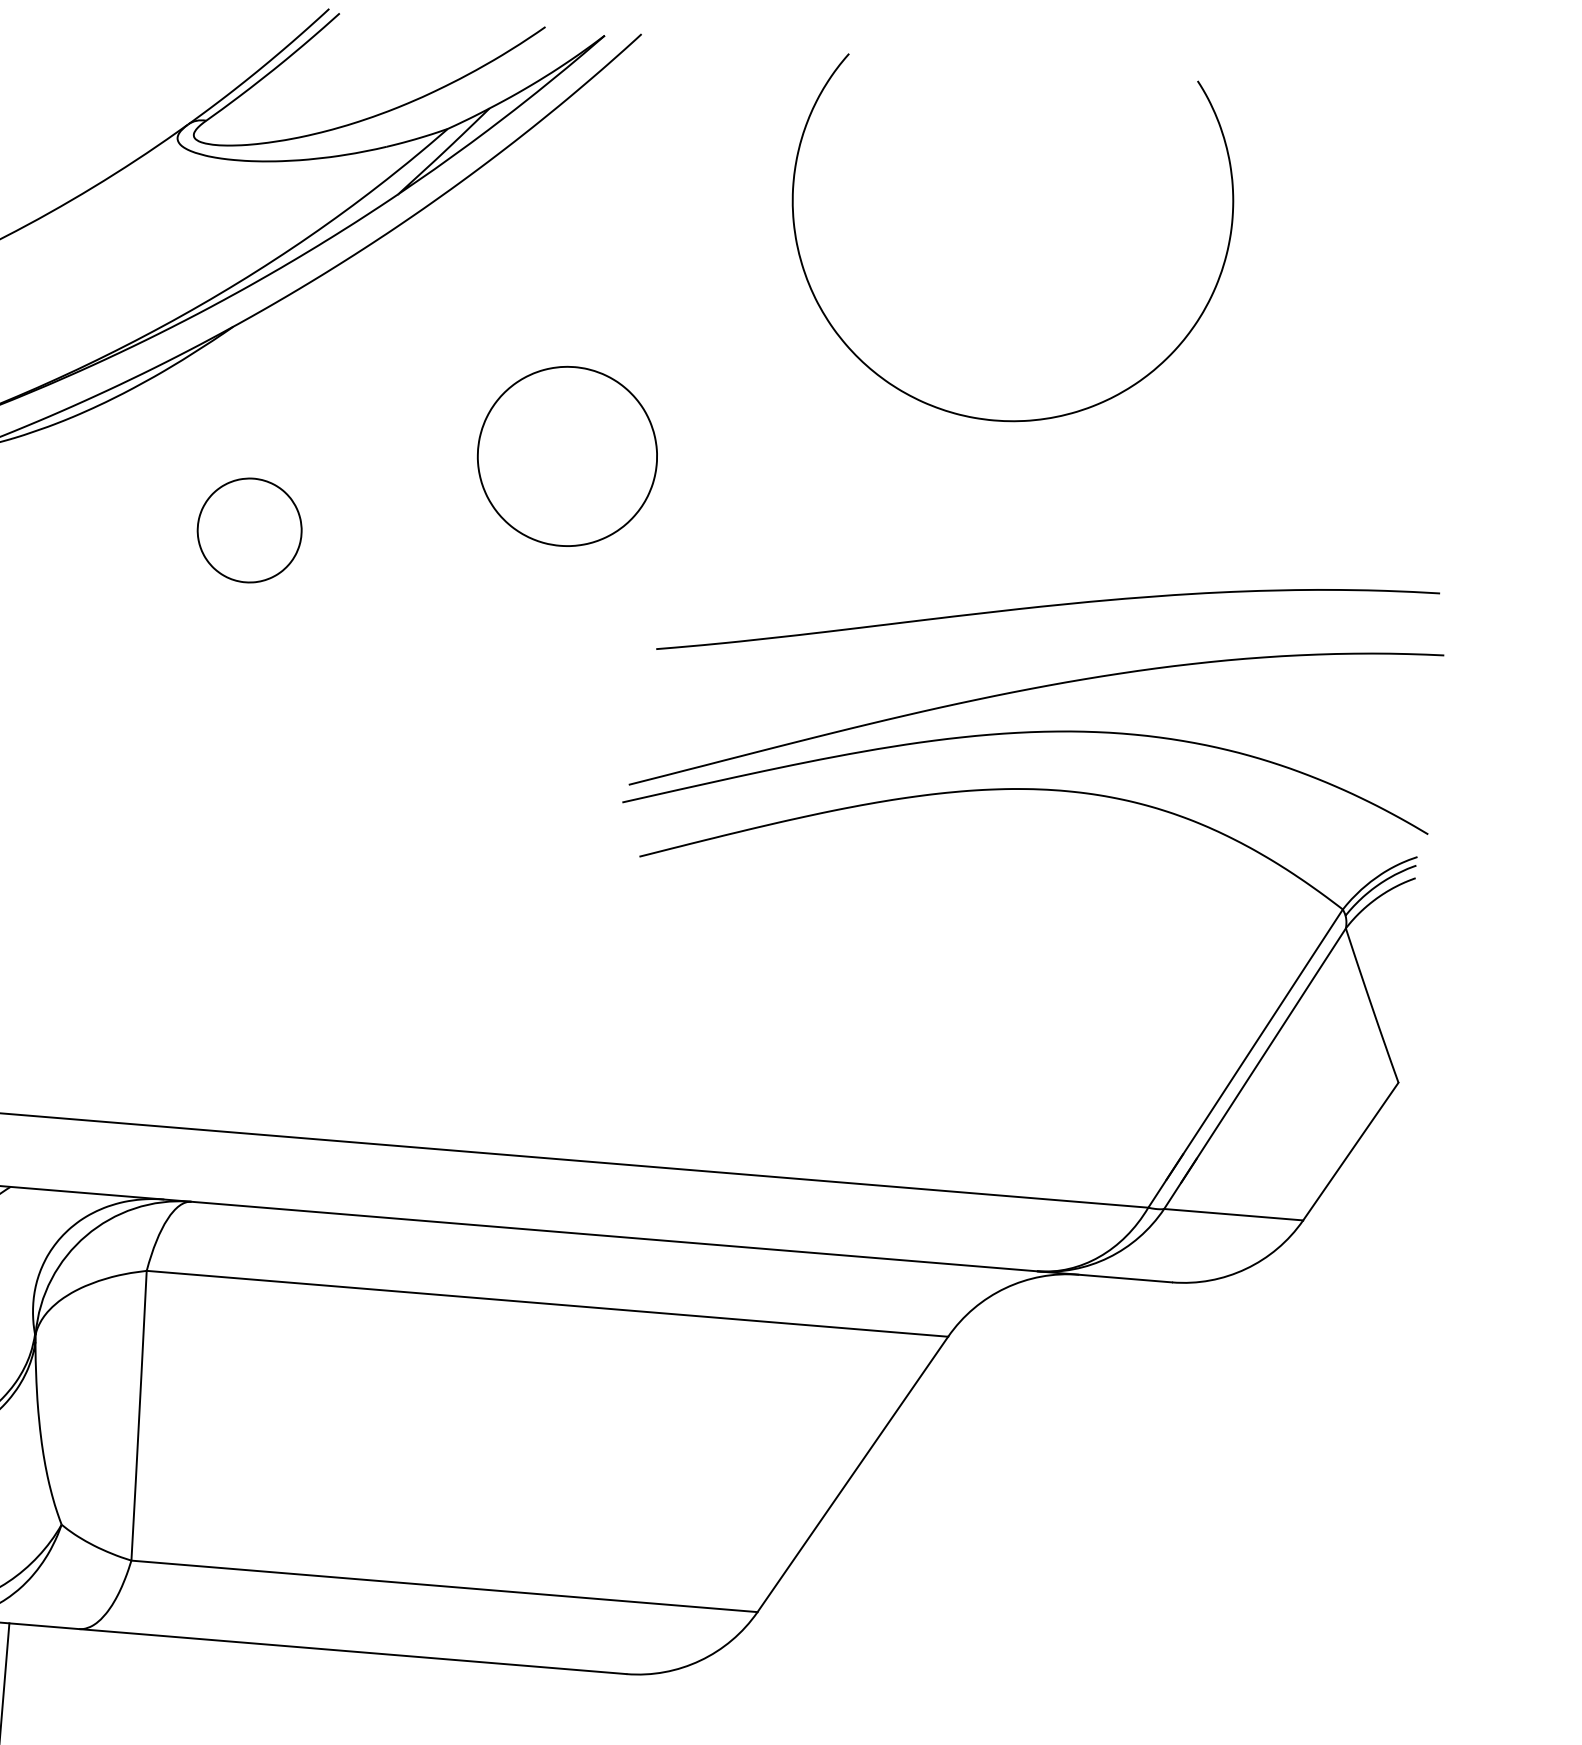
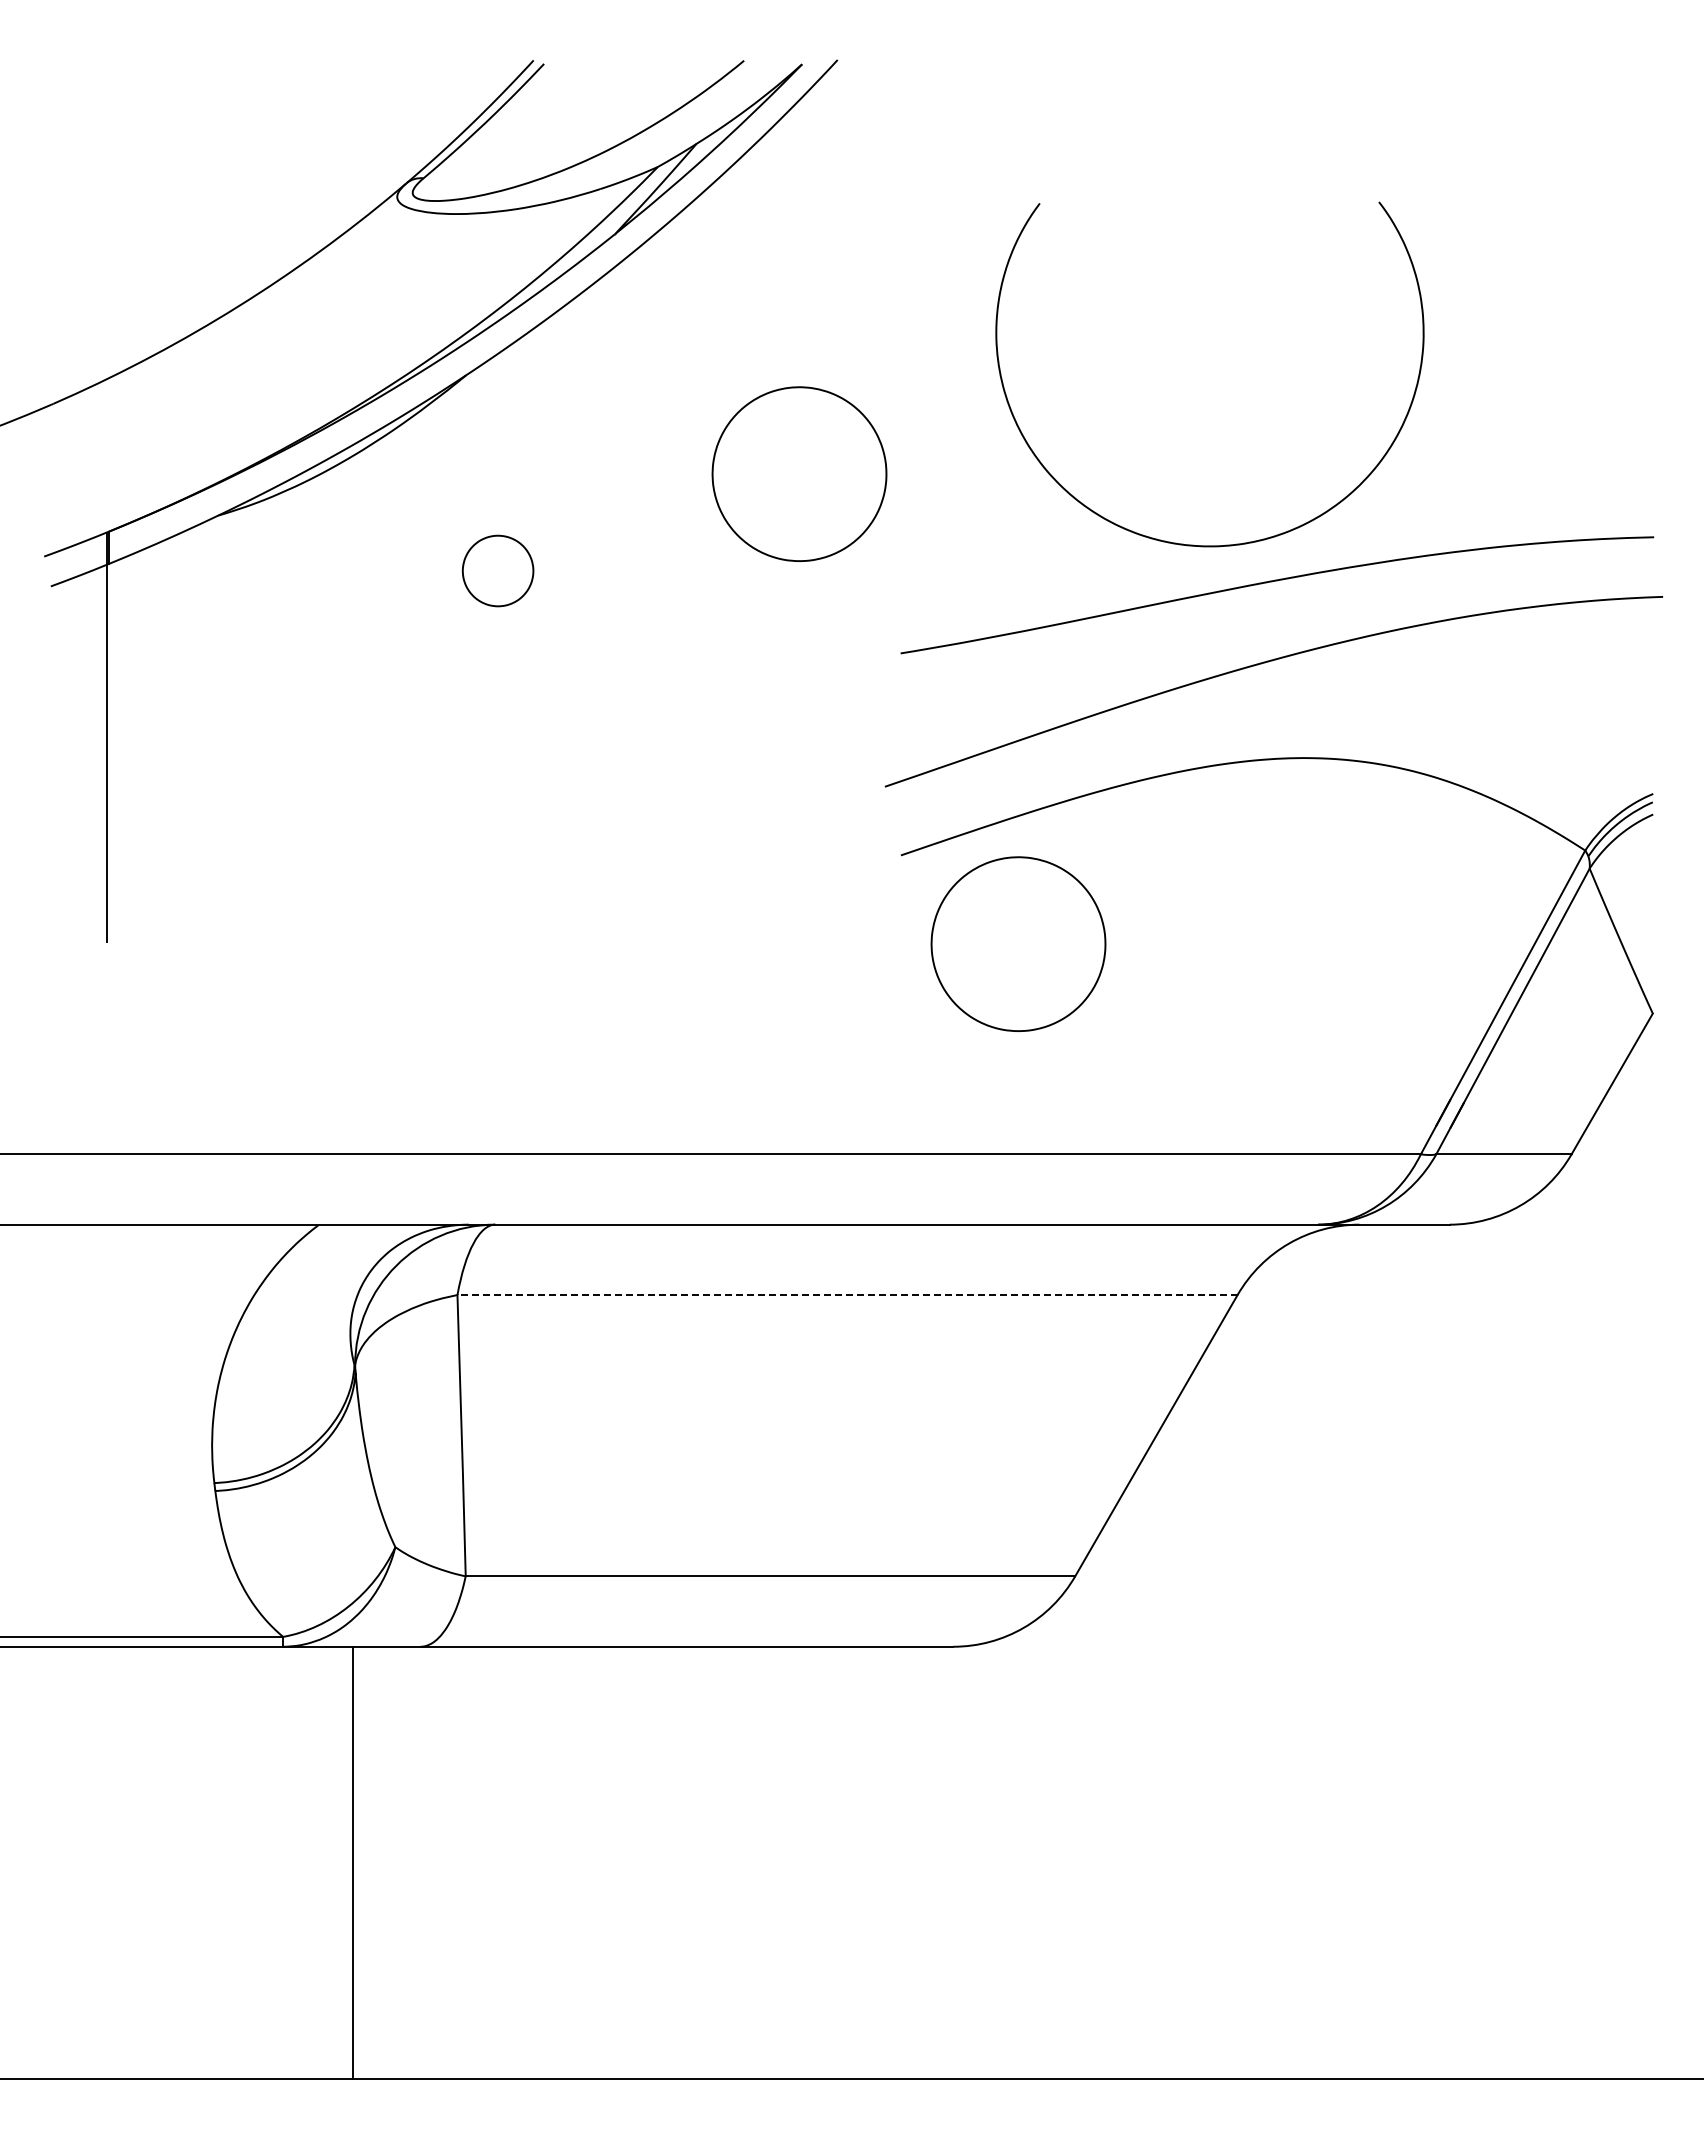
curve: (978, 417) -> (1193, 544), moved
part: (249, 529) -> (497, 570), size x0.7
curve: (1028, 733) -> (1267, 705), removed
part: (752, 957) -> (1018, 943), added
line: (547, 1304) -> (847, 1295), solid -> dashed

